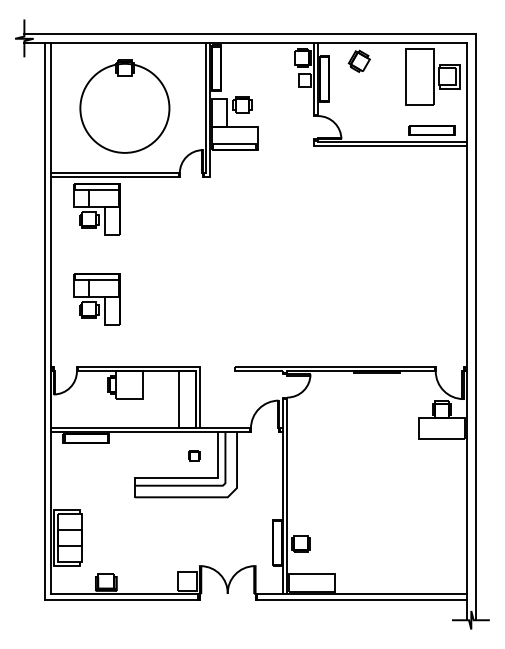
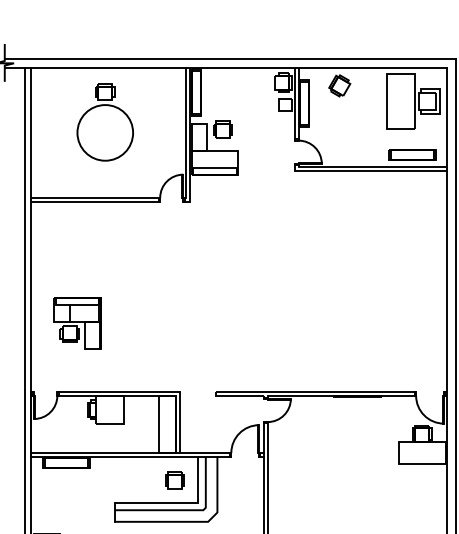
circle: (124, 108) -> (104, 133), size x0.62
part: (96, 209) -> (76, 234), removed
part: (194, 455) -> (174, 480), size x1.67

